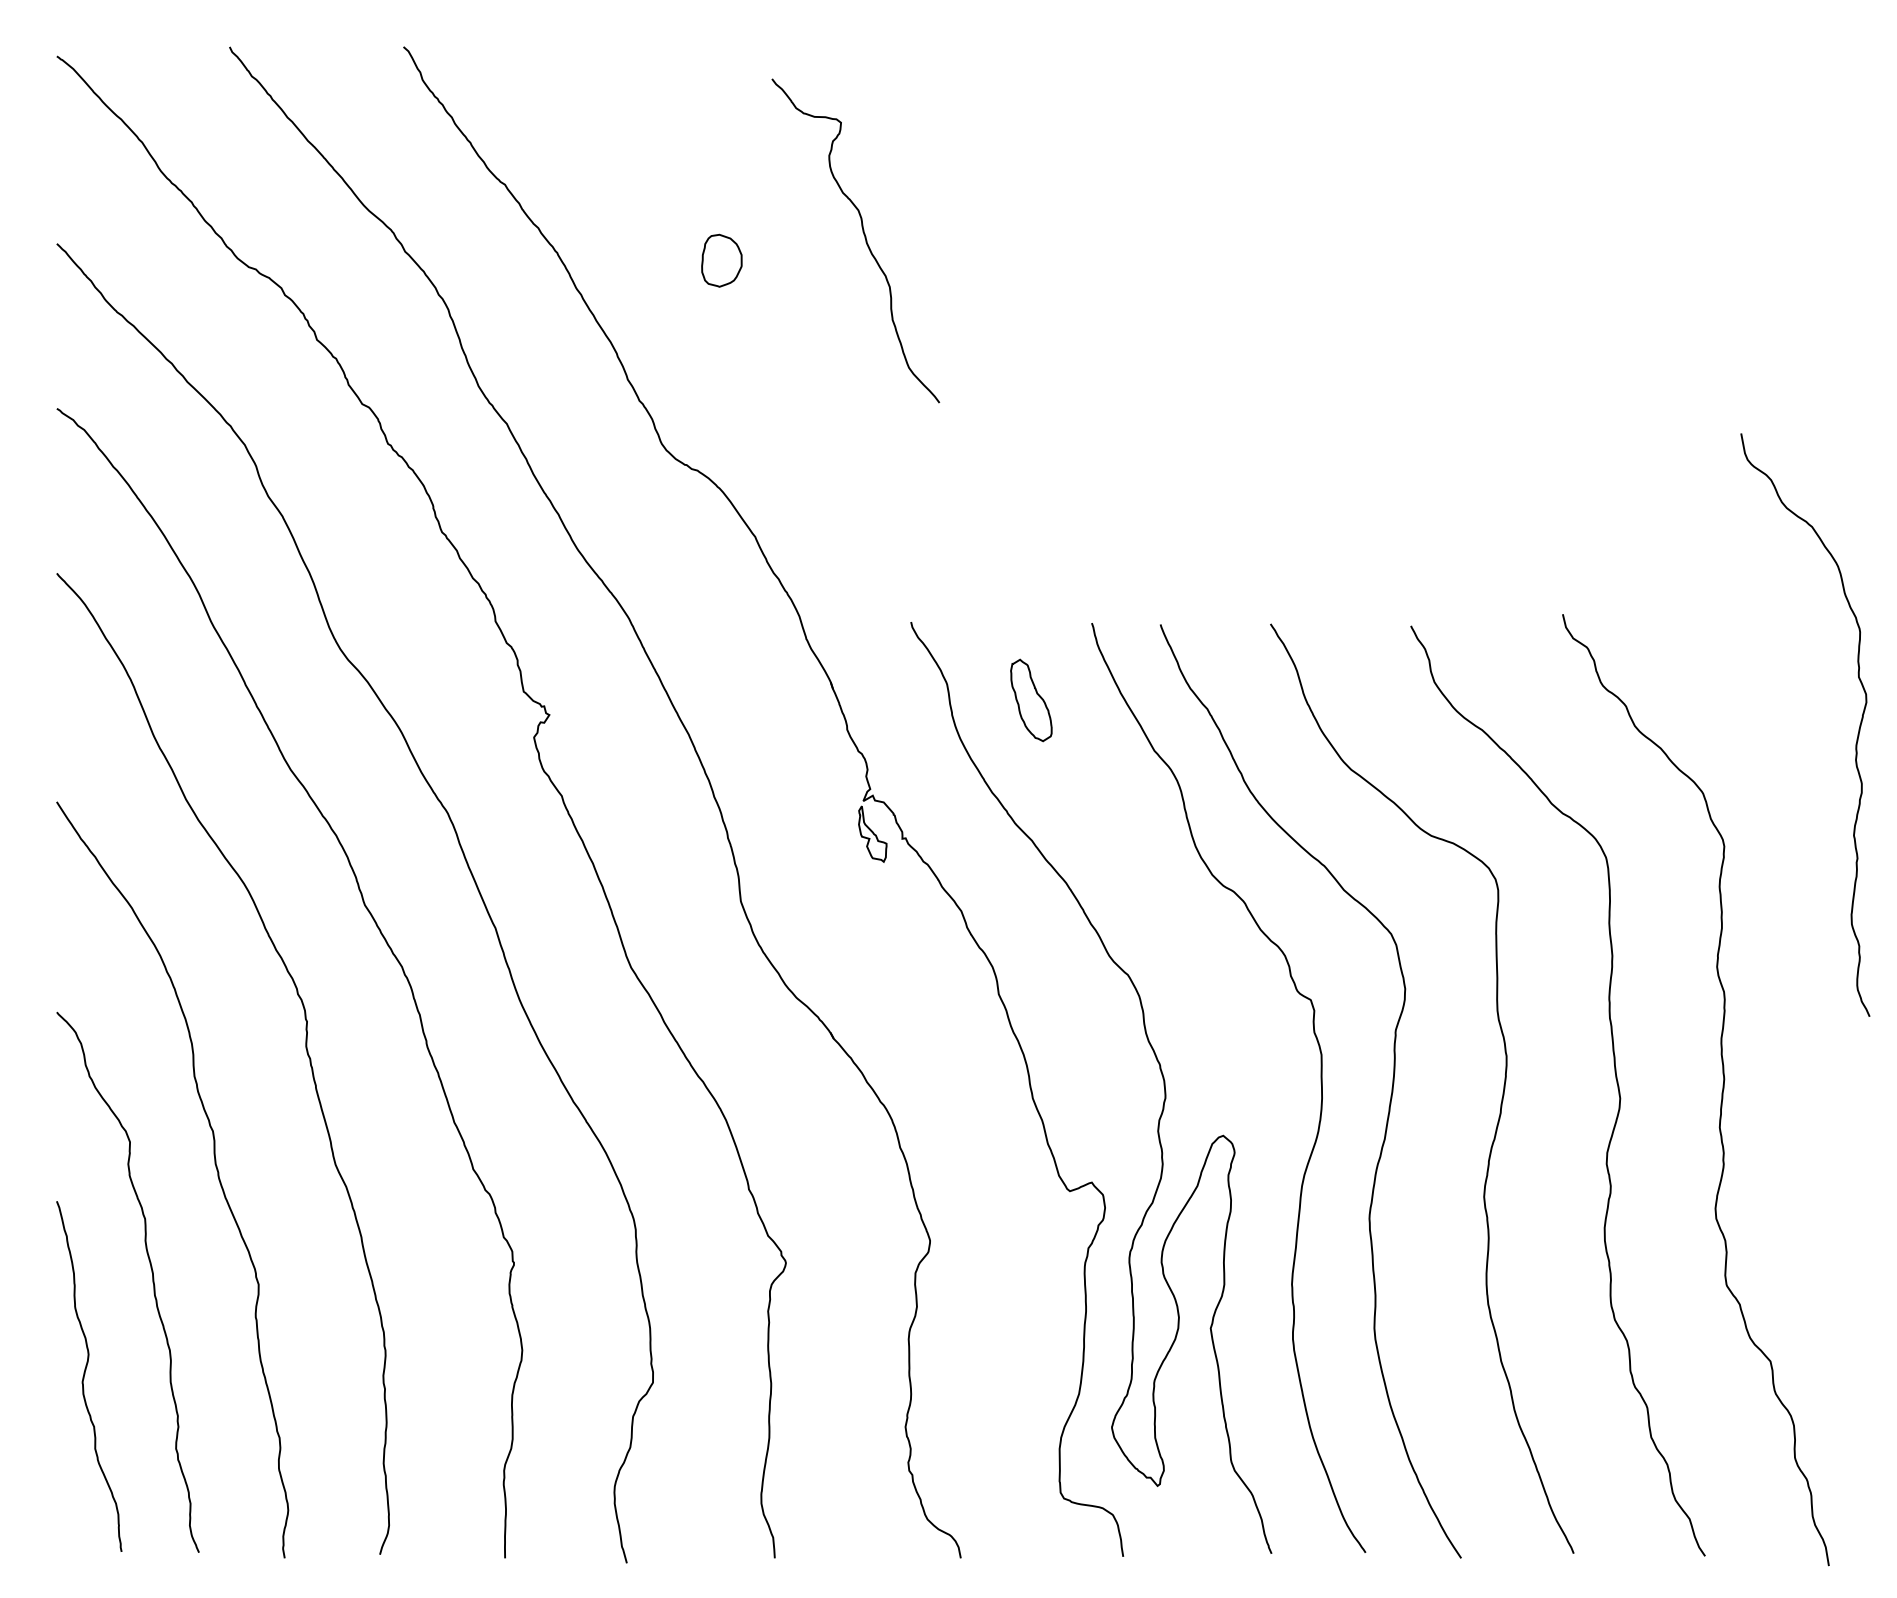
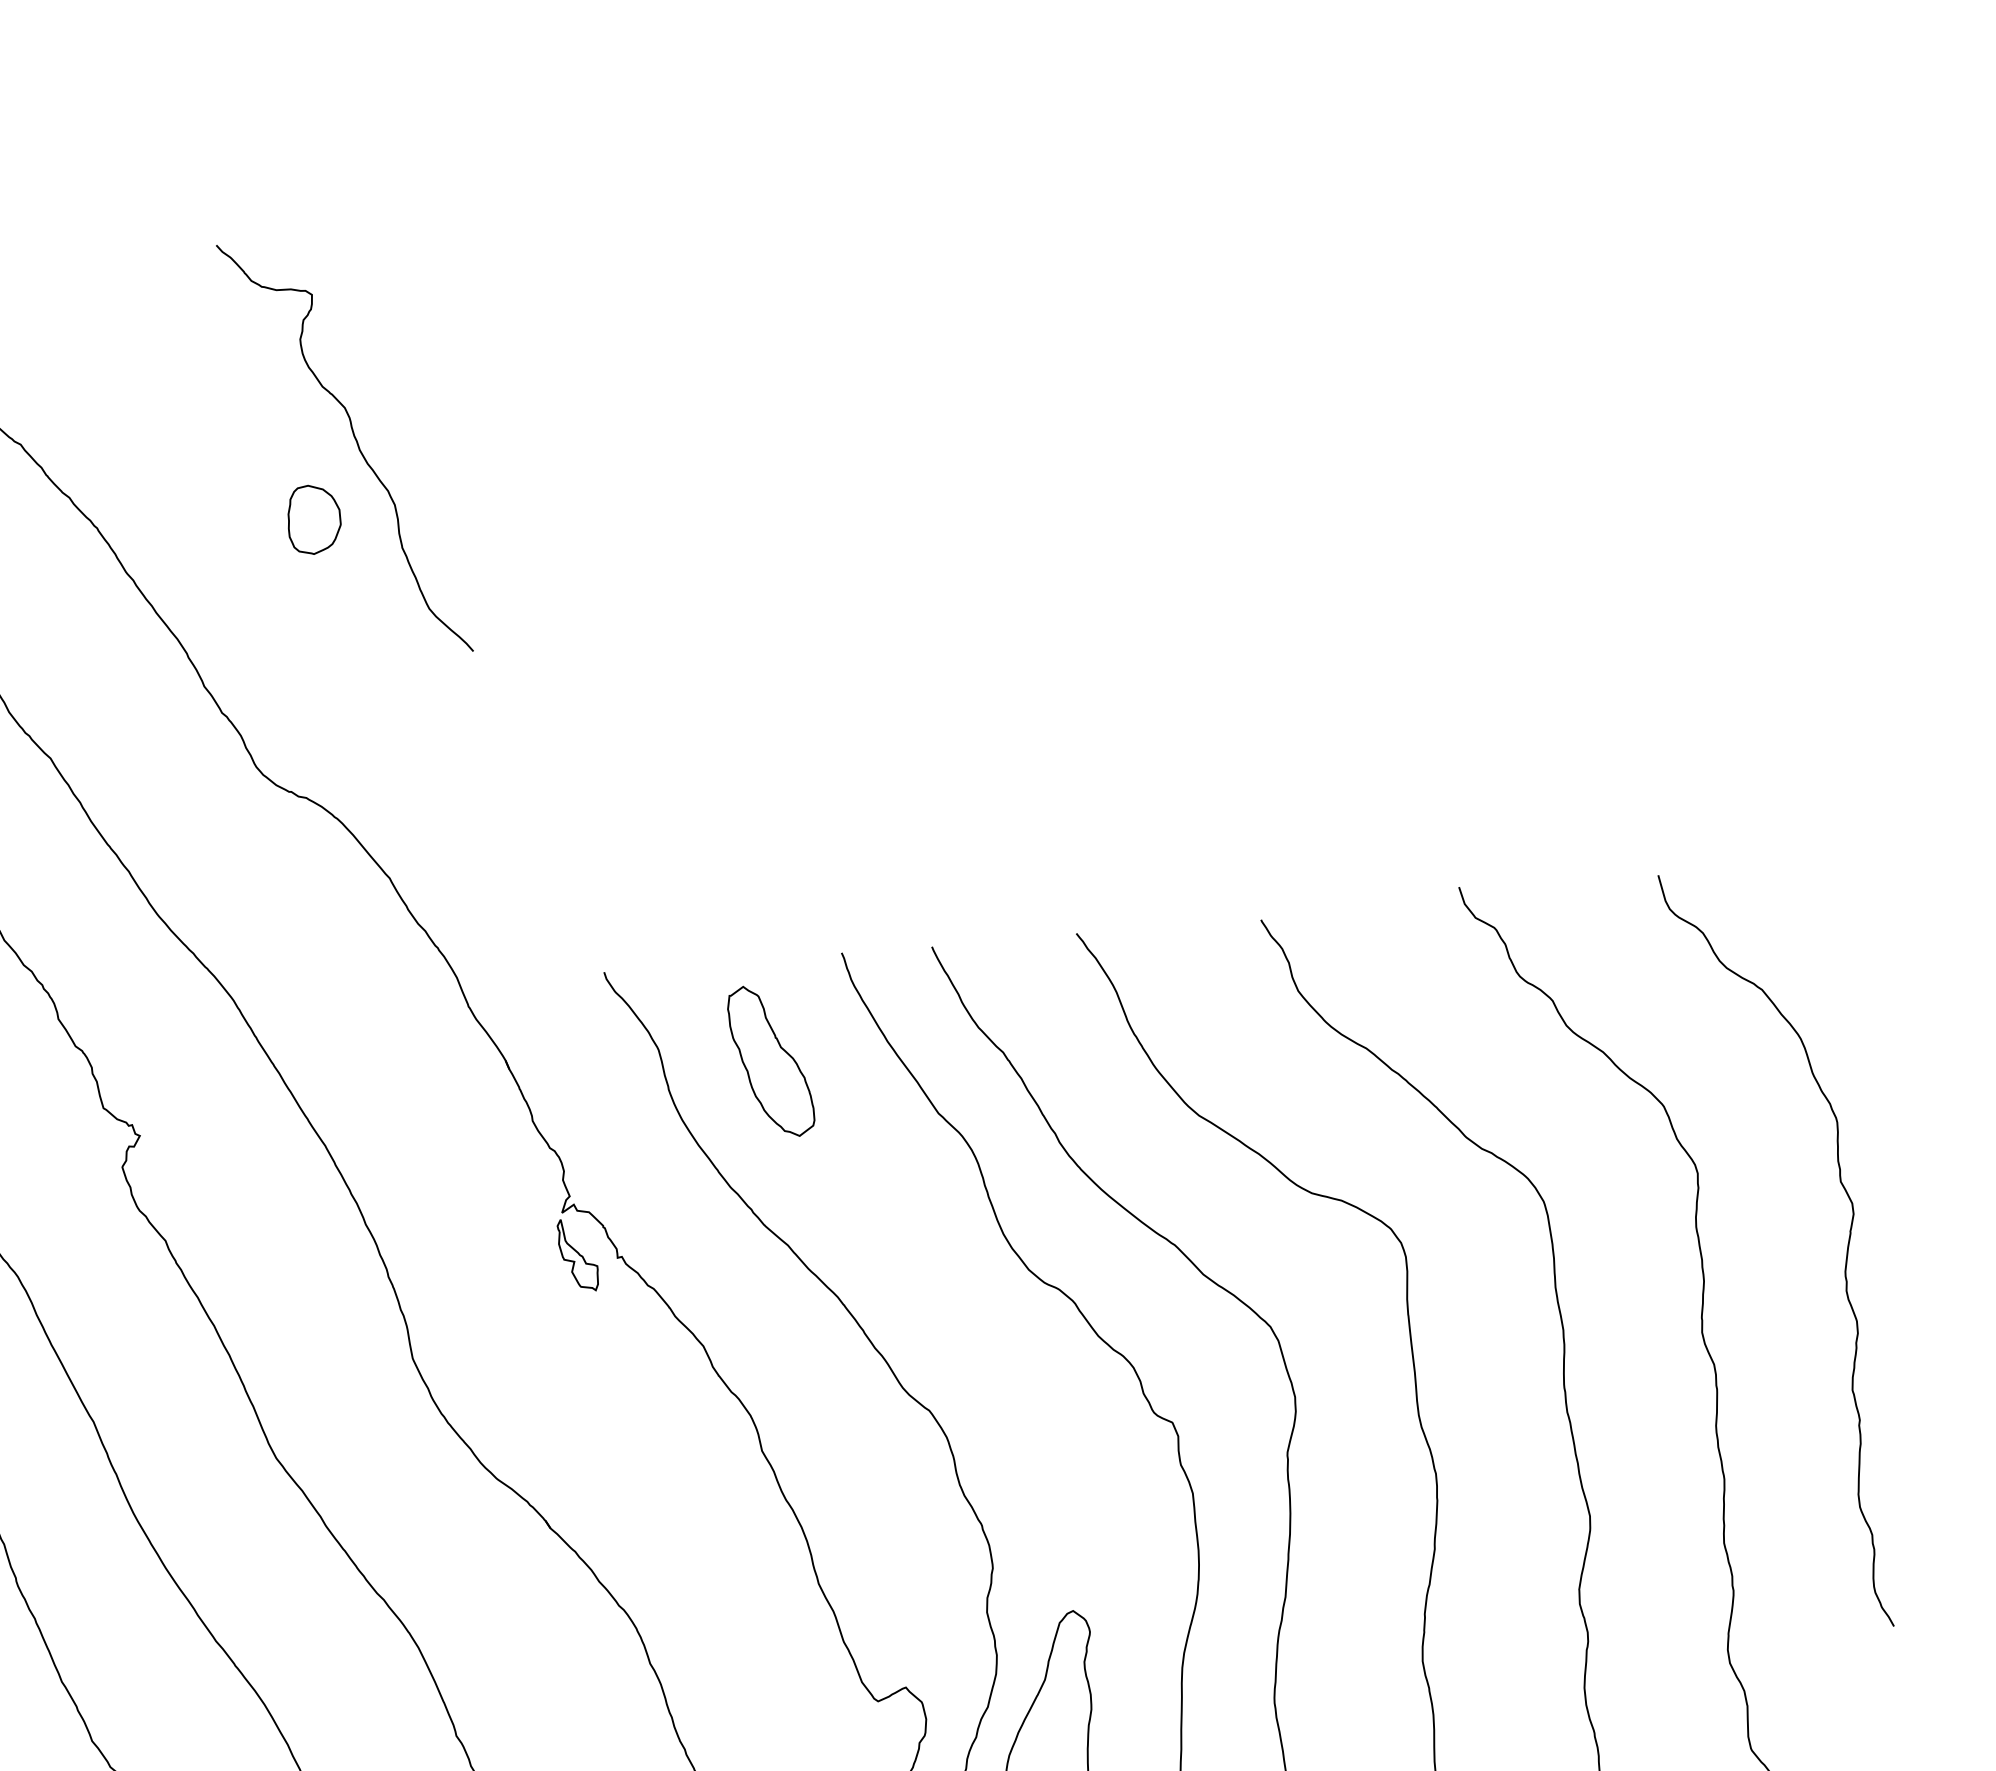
curve: (864, 238) -> (356, 444), moved
part: (1031, 700) -> (771, 1061), size x1.43
curve: (1857, 733) -> (1845, 1255), moved

